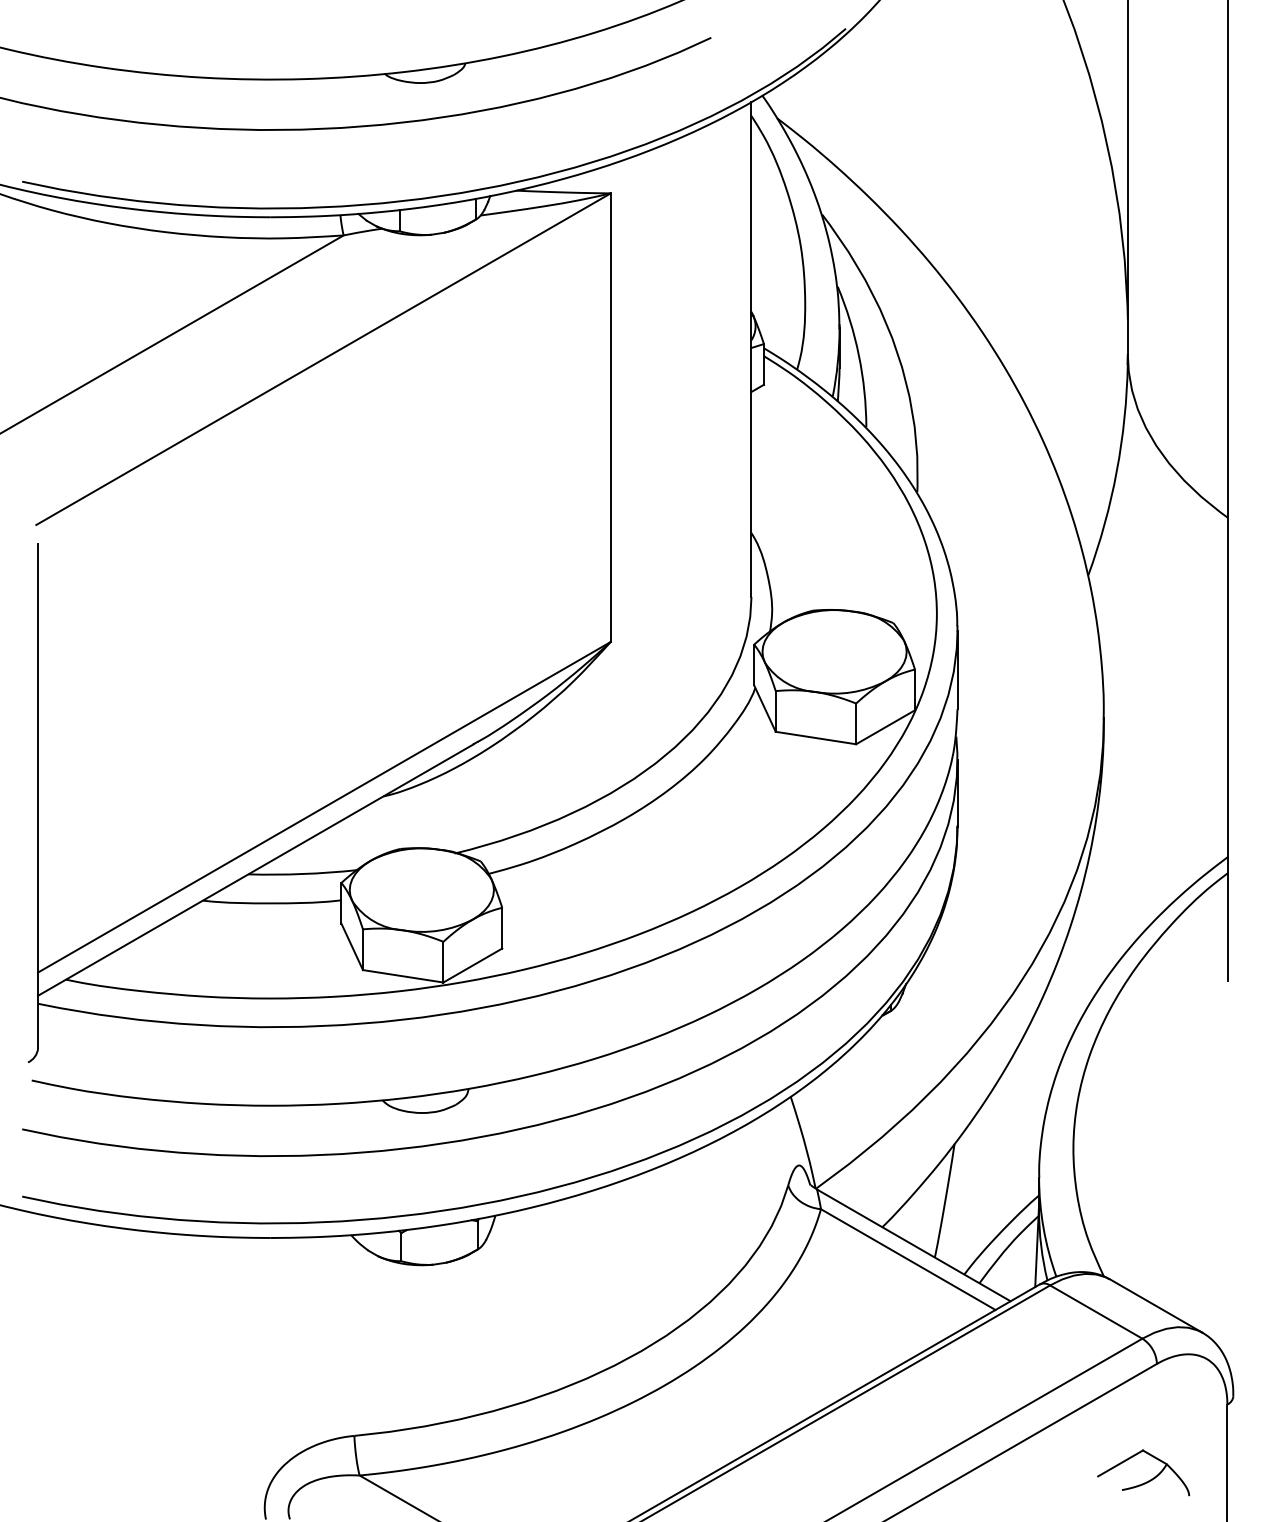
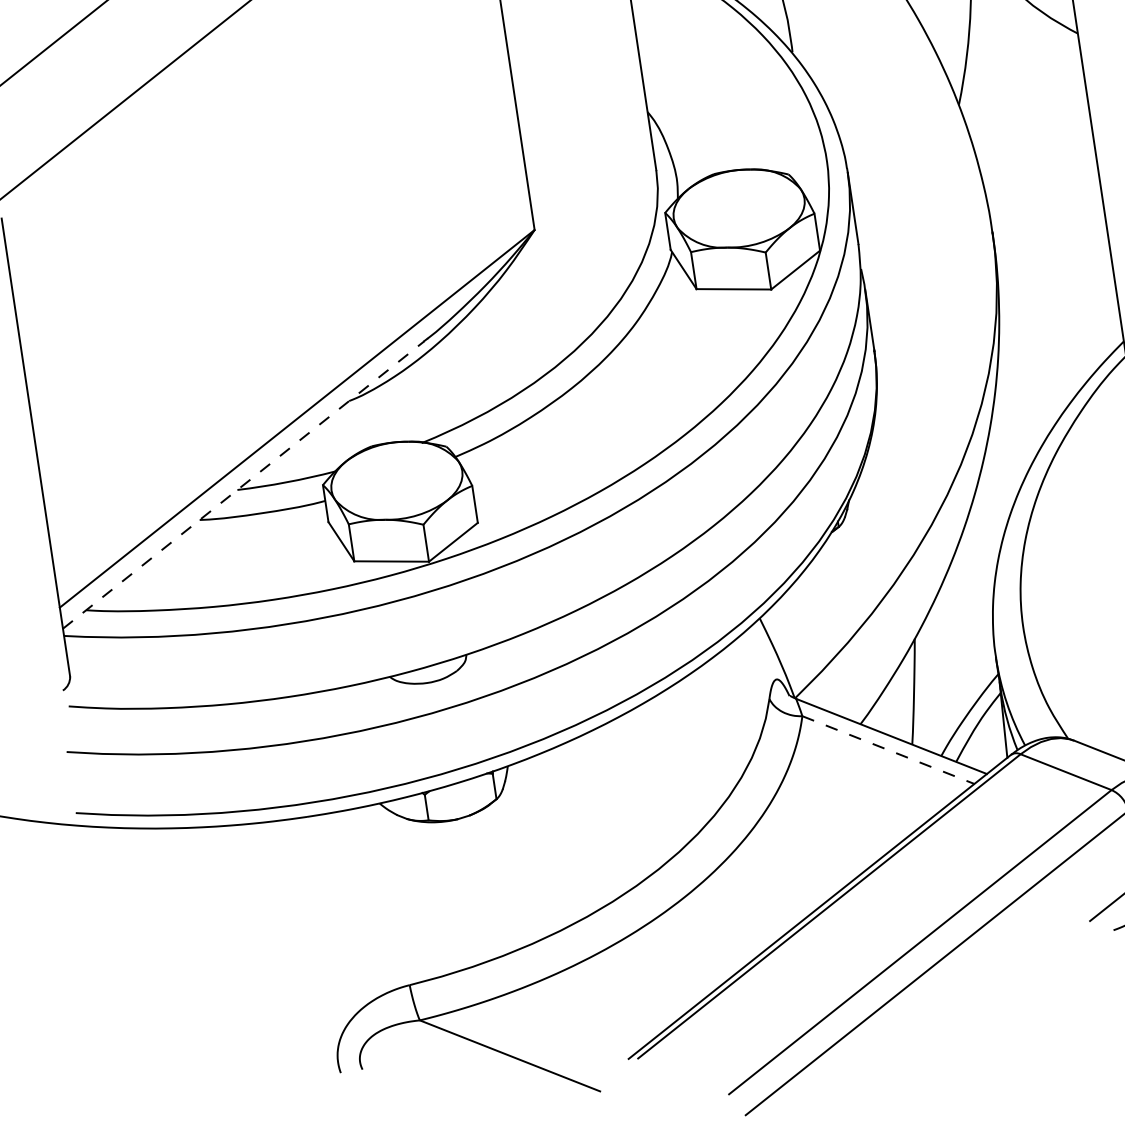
line: (255, 870) -> (243, 485), solid -> dashed
line: (908, 1259) -> (888, 749), solid -> dashed

